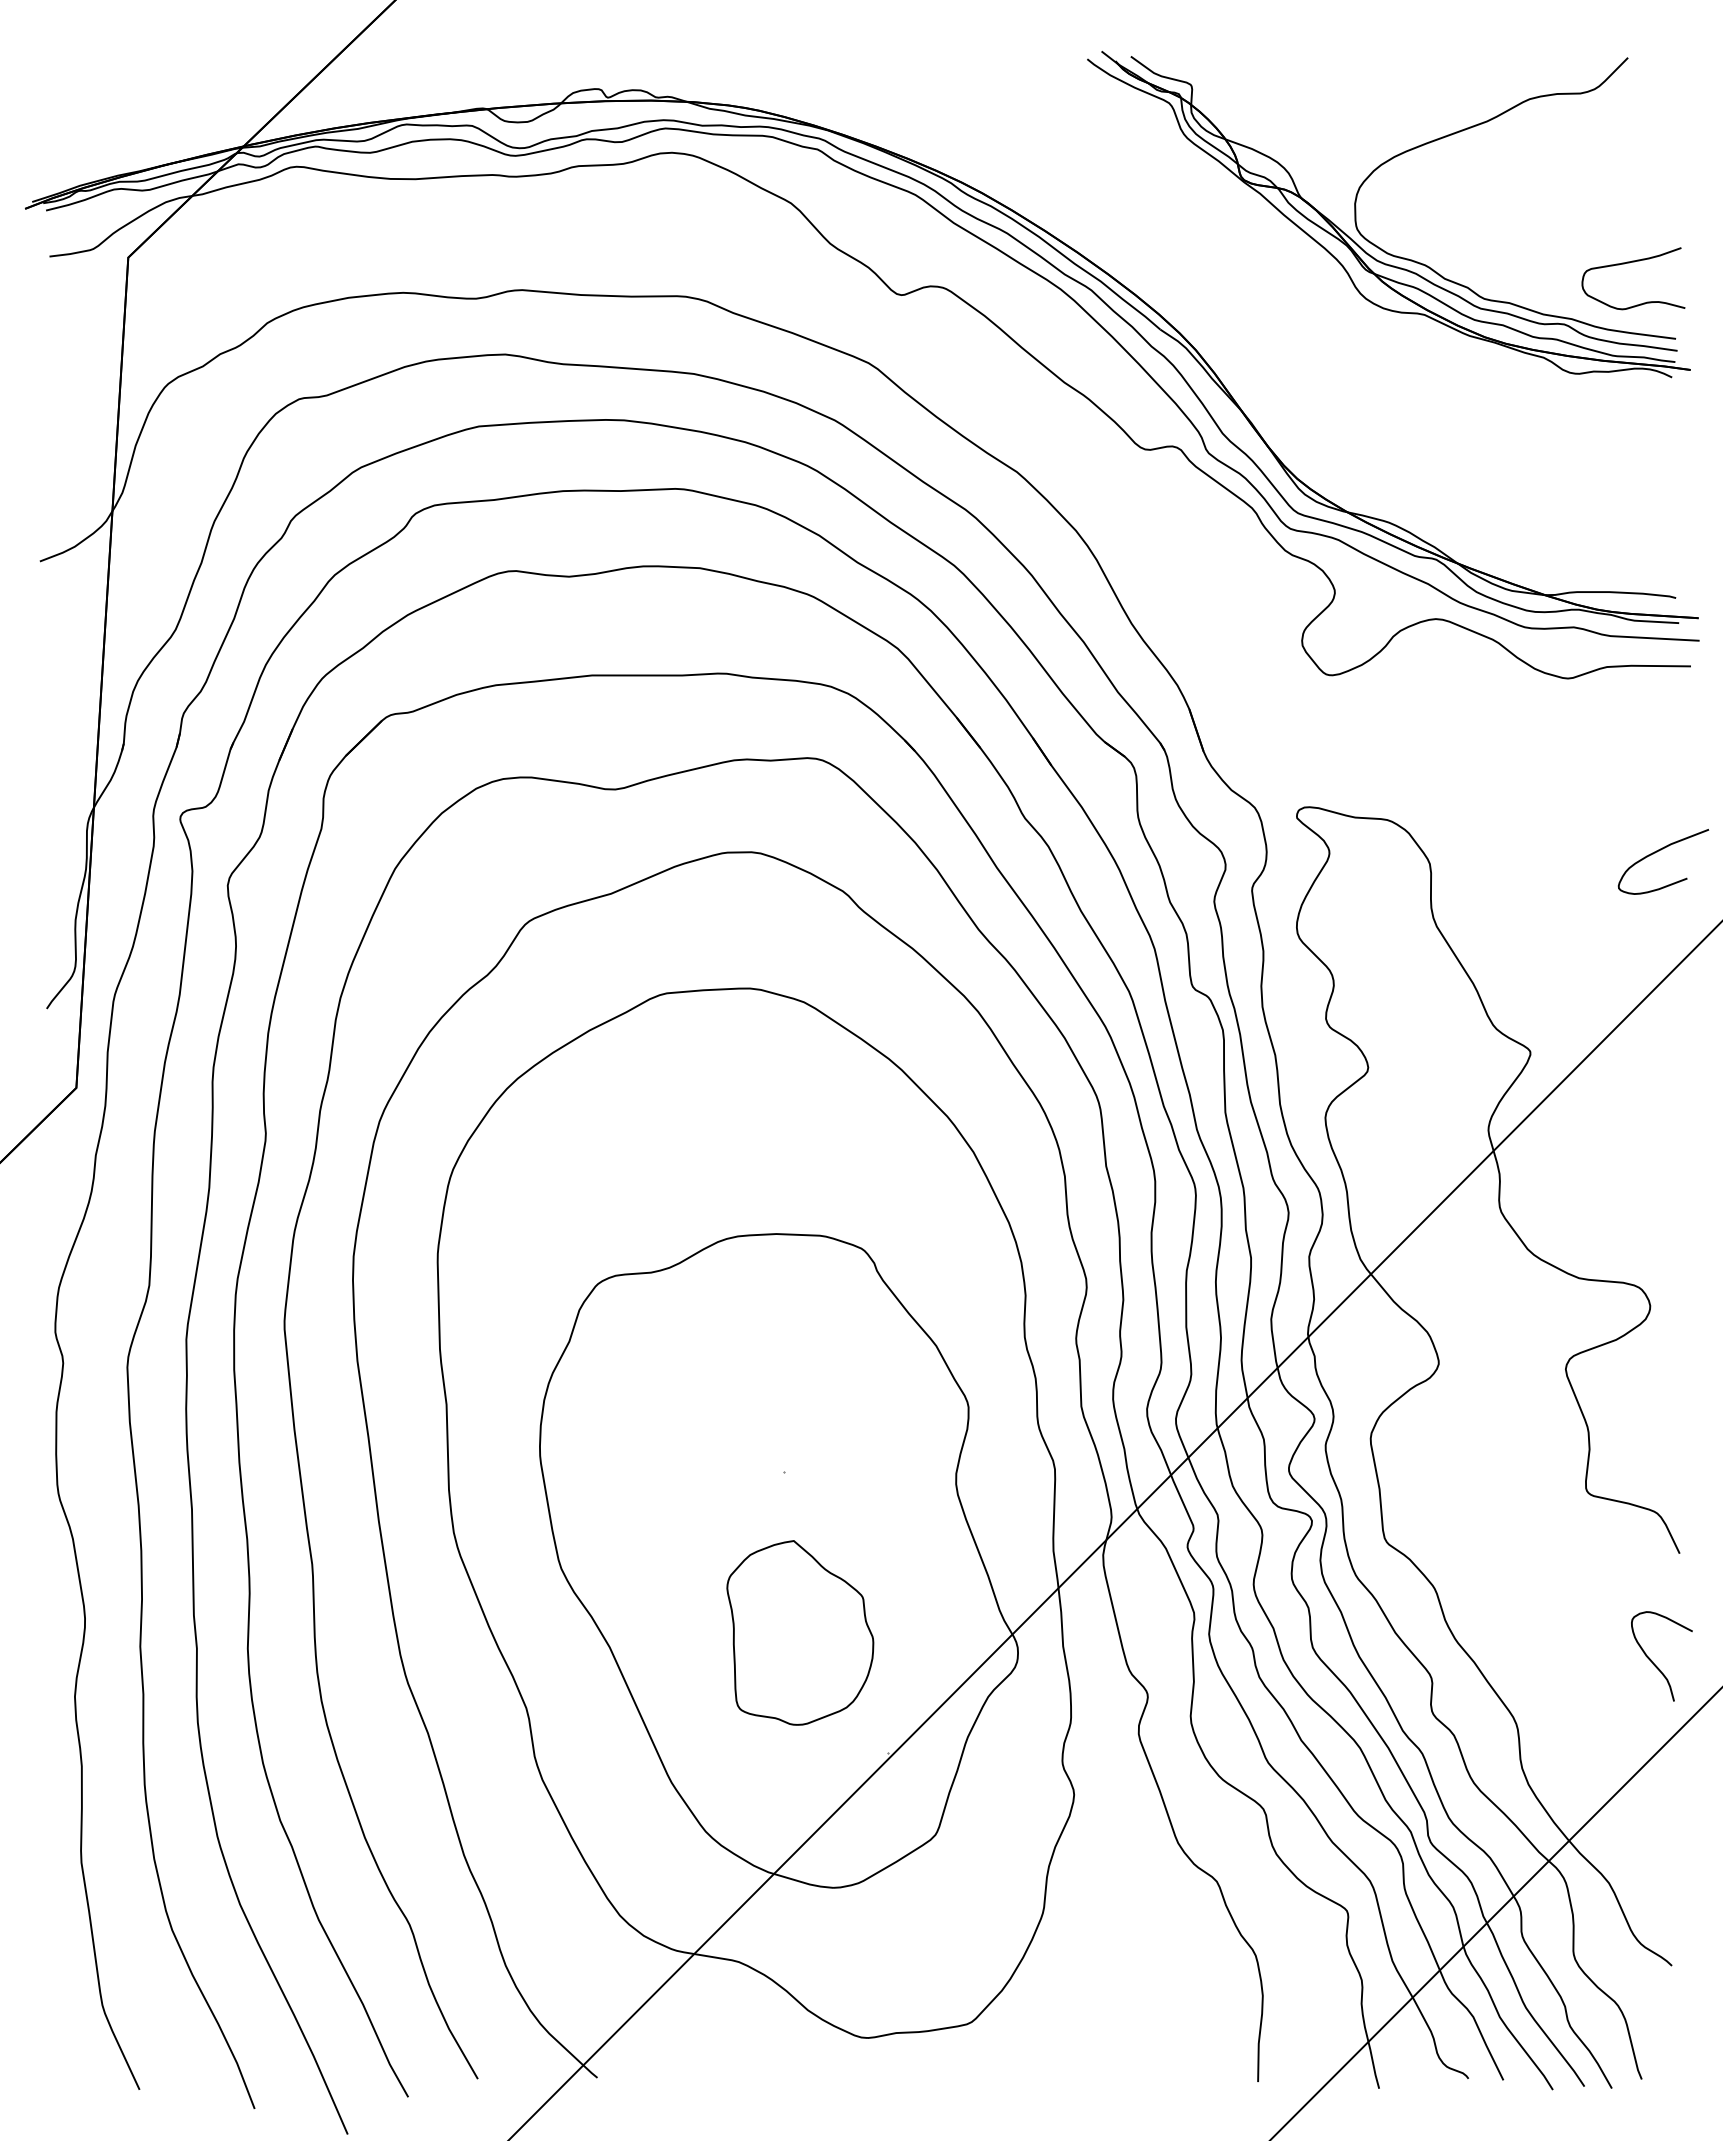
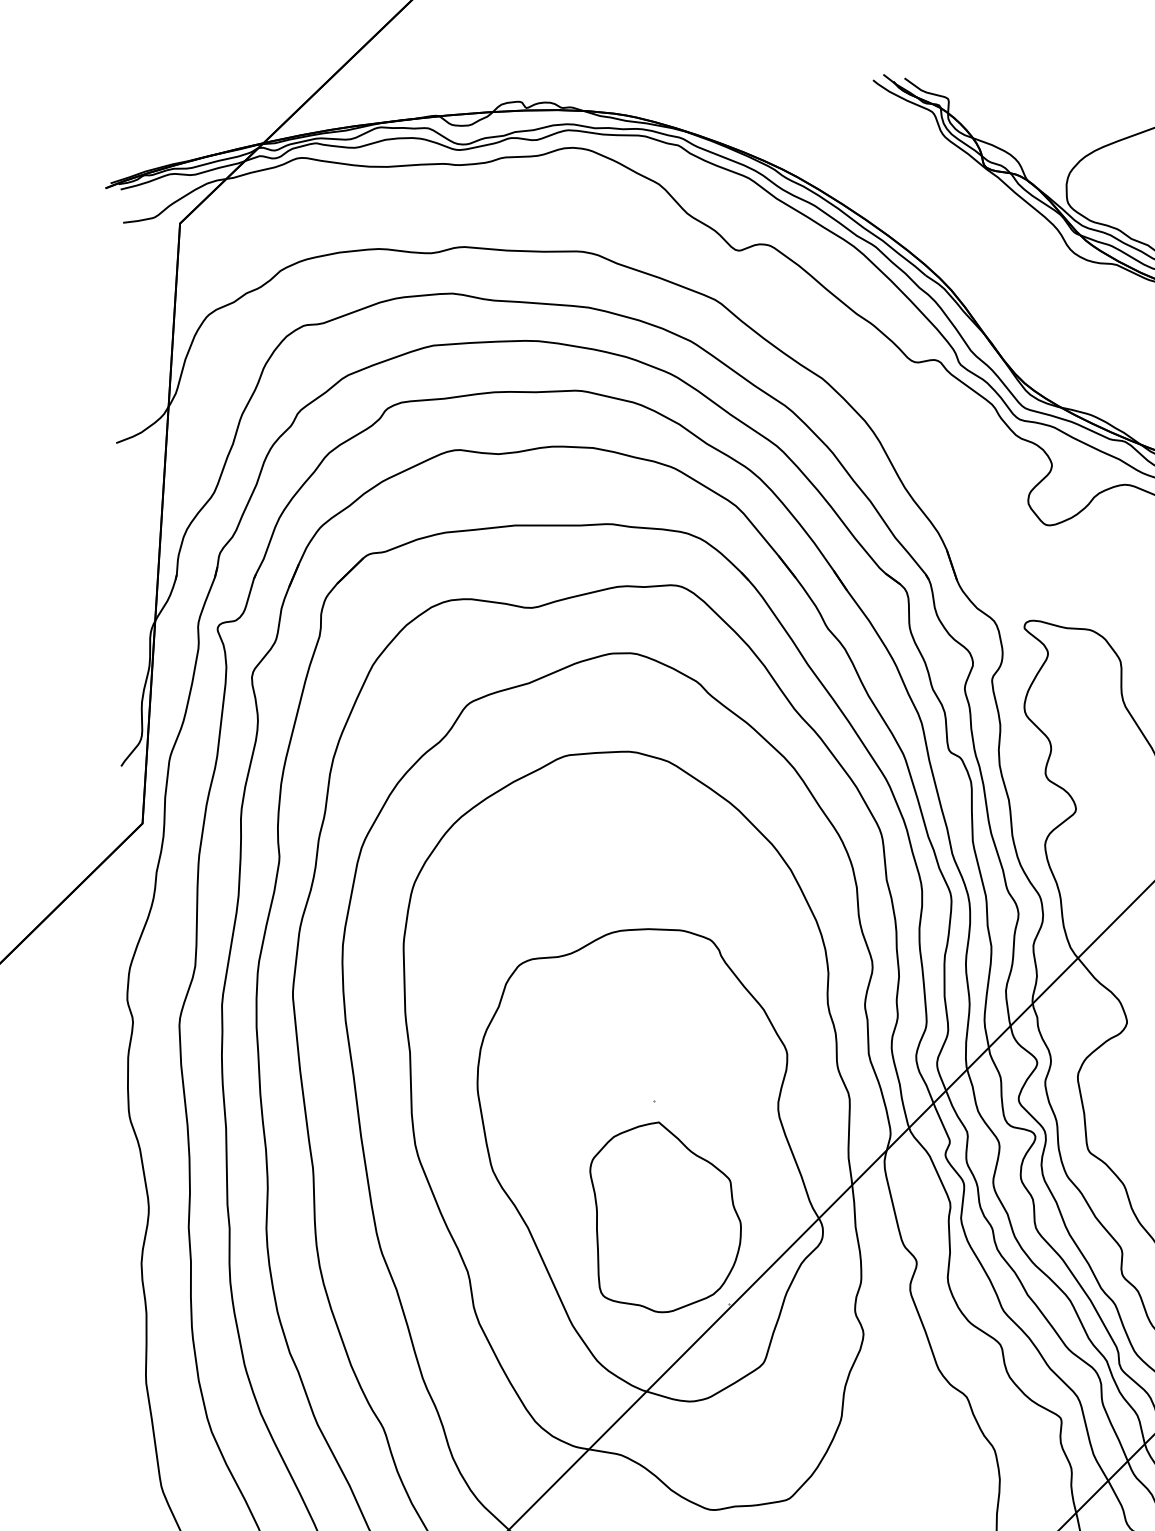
part: (800, 1632) -> (665, 1217), size x1.43

